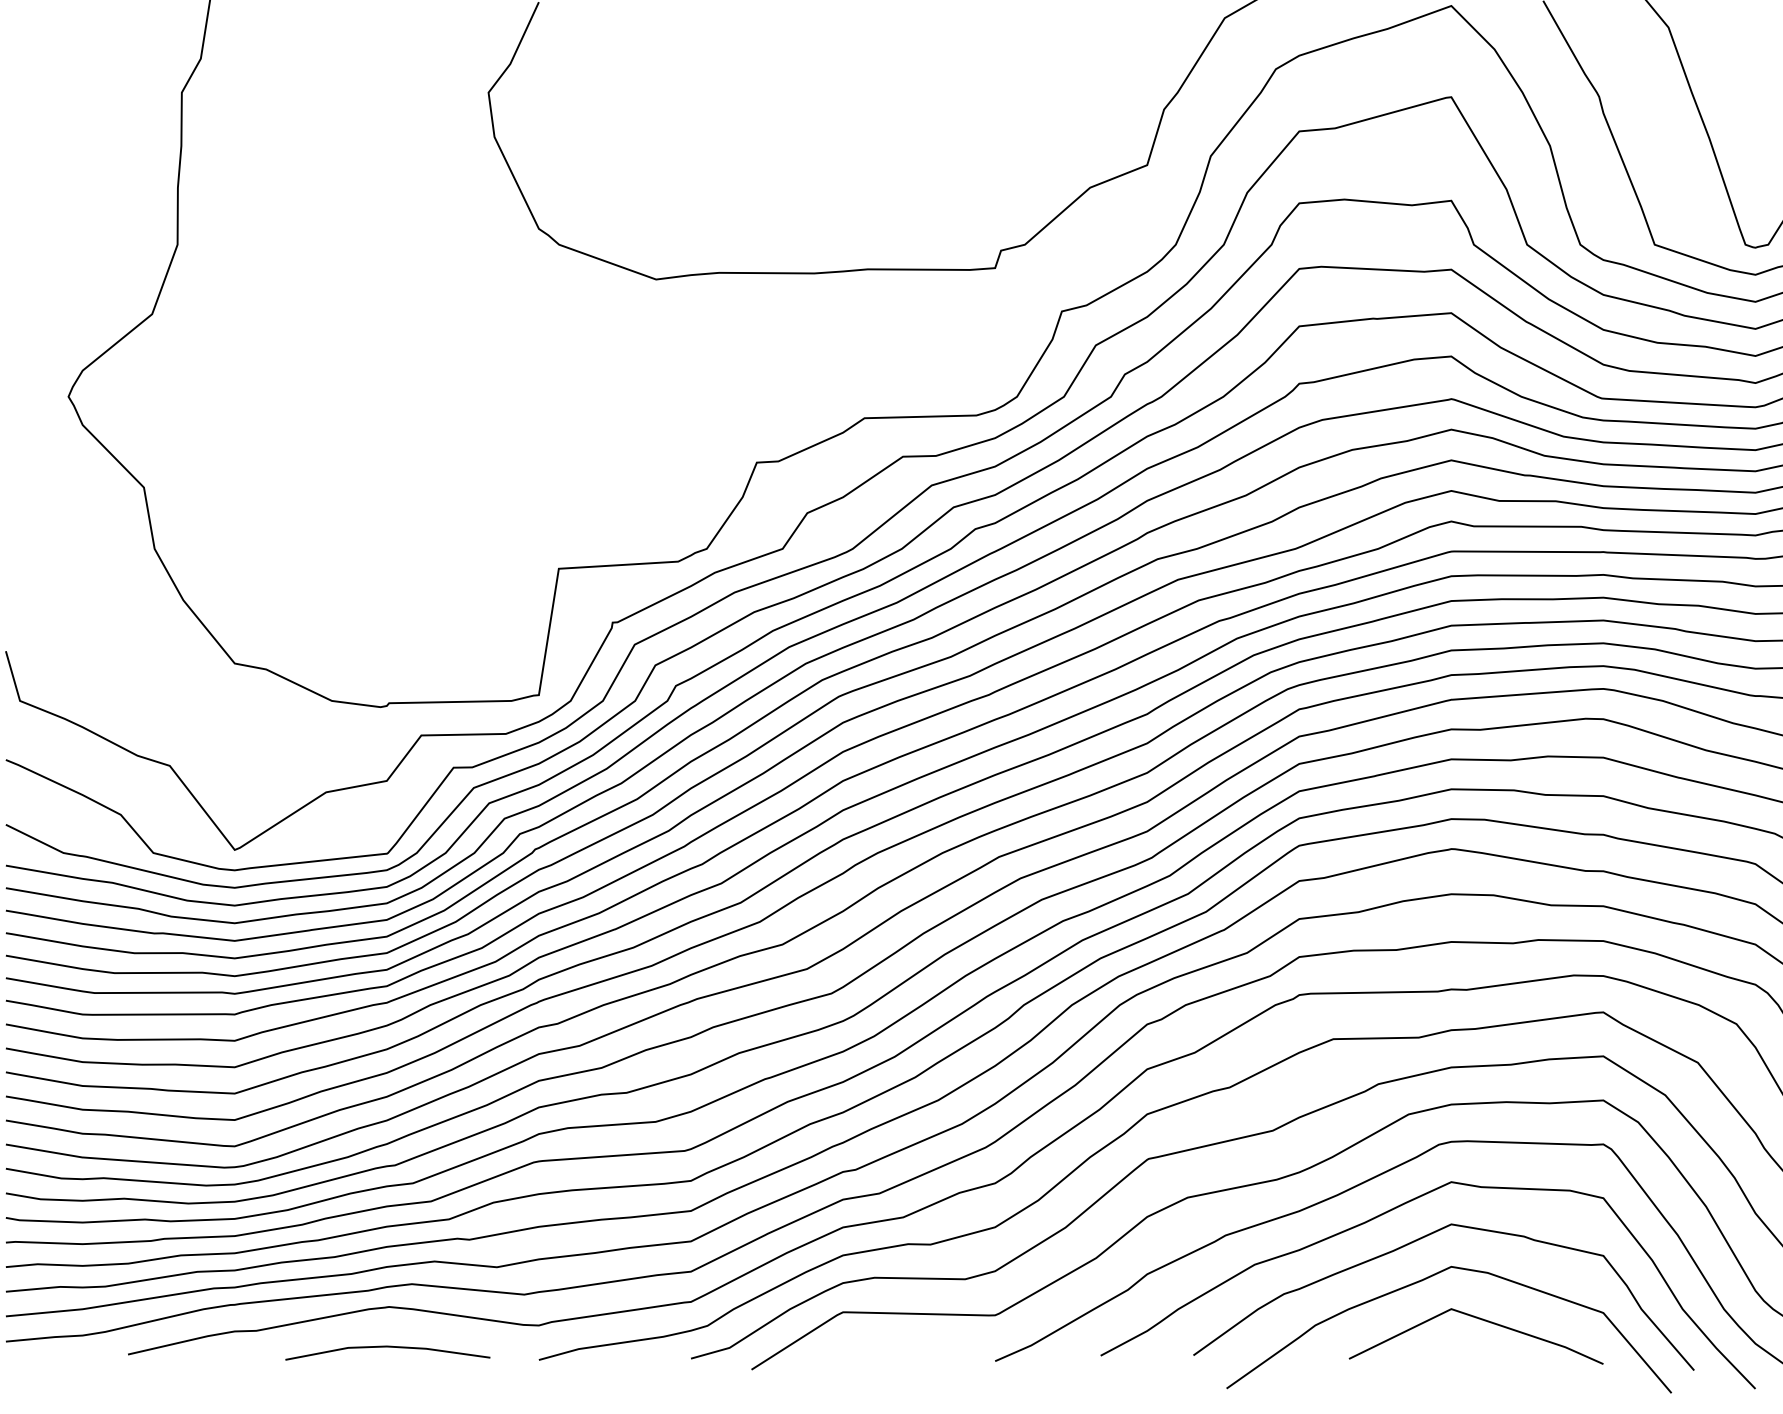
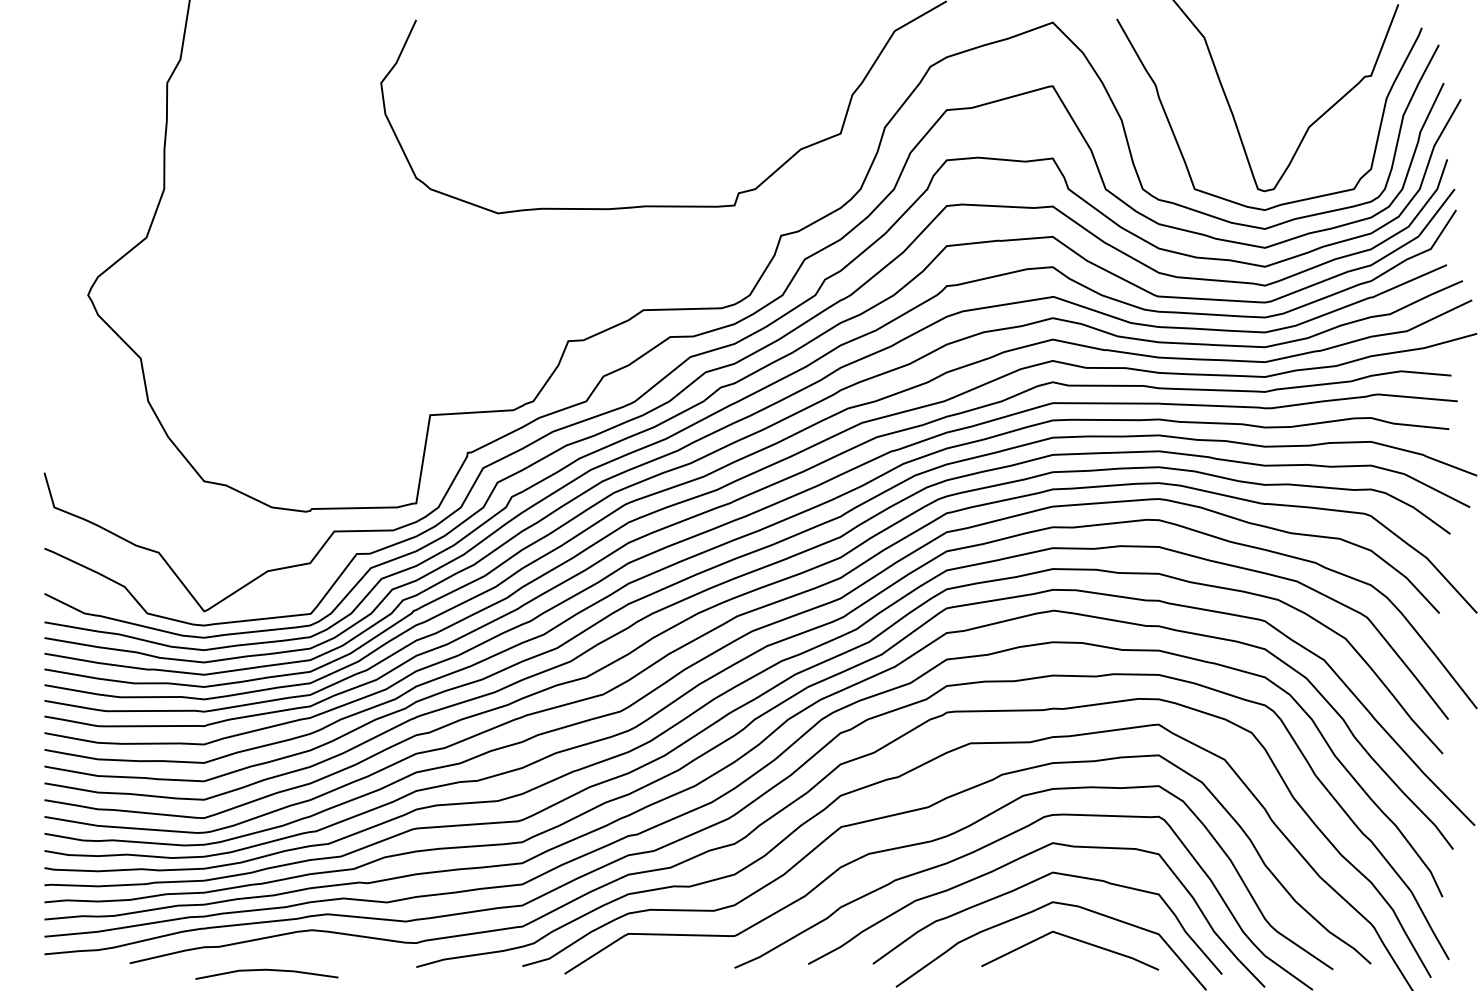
line: (387, 1347) -> (266, 970), moved

